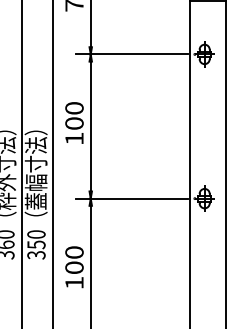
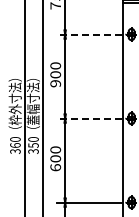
line: (130, 54) -> (88, 34), solid -> dashed
text: (74, 138) -> (55, 83), 100 -> 900
line: (130, 198) -> (88, 118), solid -> dashed
text: (74, 282) -> (55, 167), 100 -> 600

